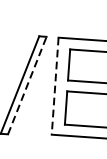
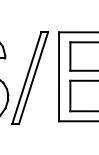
line: (27, 86) -> (33, 78), dashed -> solid
line: (55, 86) -> (59, 77), dashed -> solid

